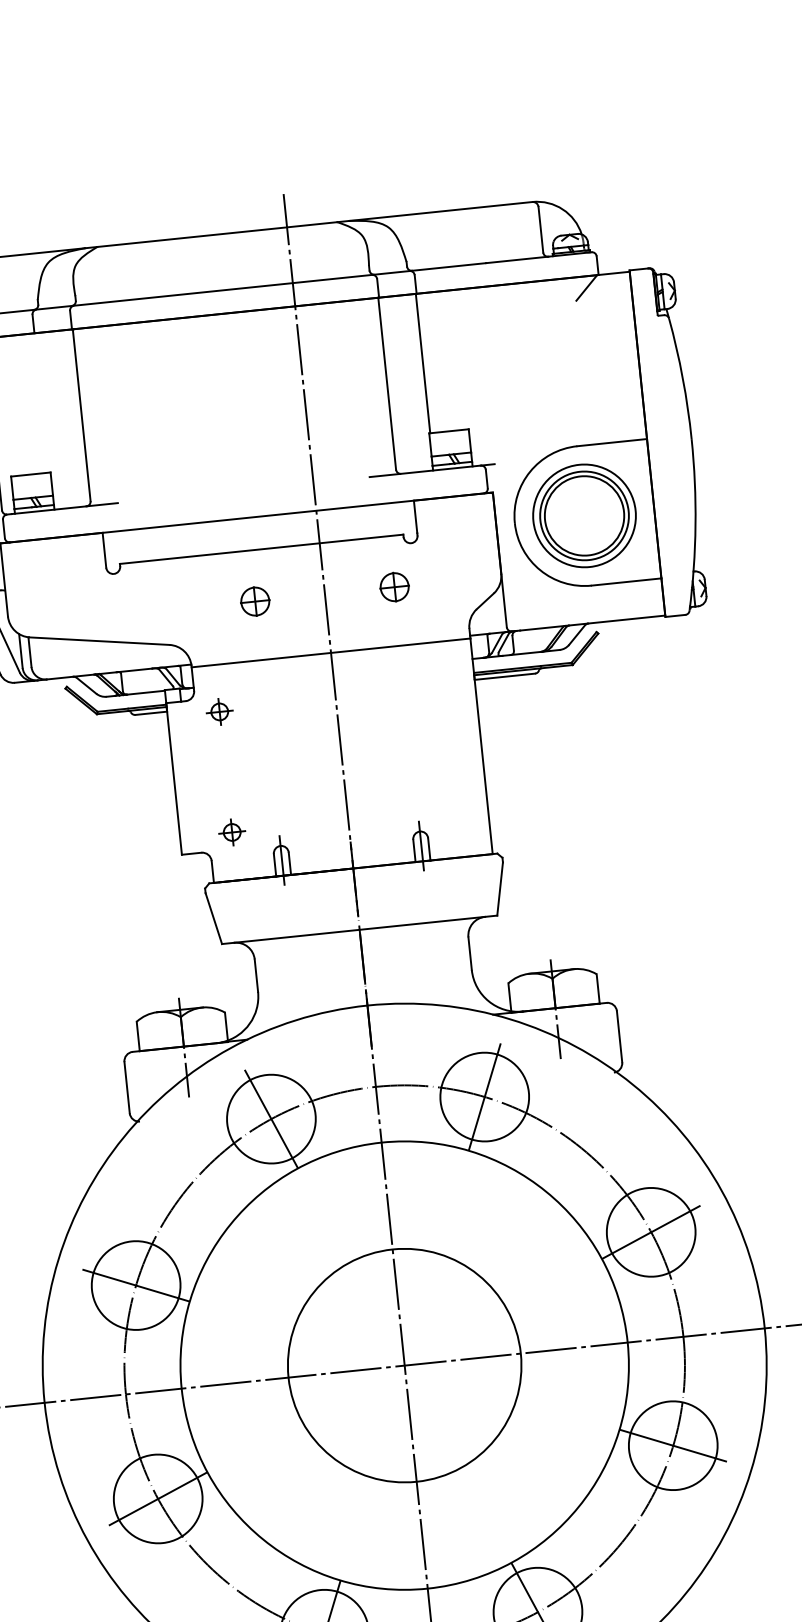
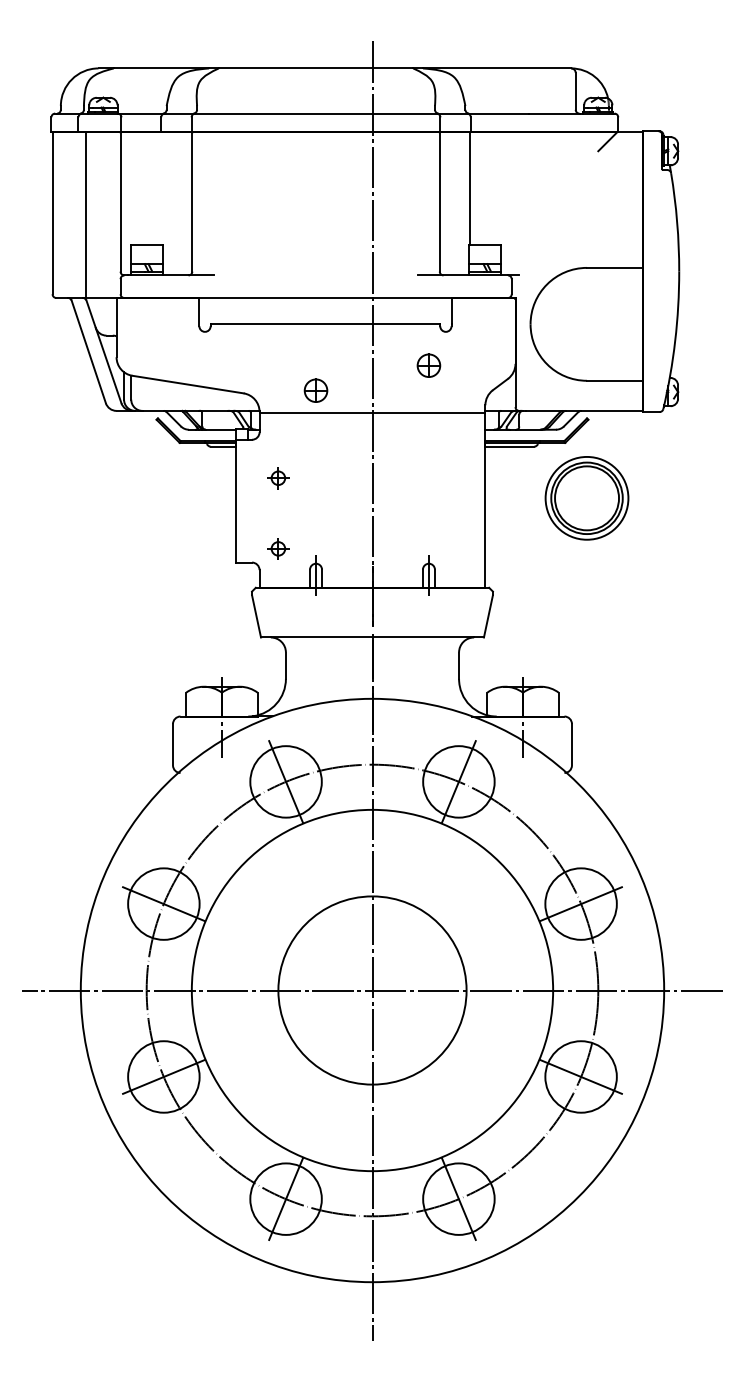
part: (583, 516) -> (586, 498), moved
part: (254, 601) -> (315, 390), moved
part: (219, 712) -> (278, 478), moved

